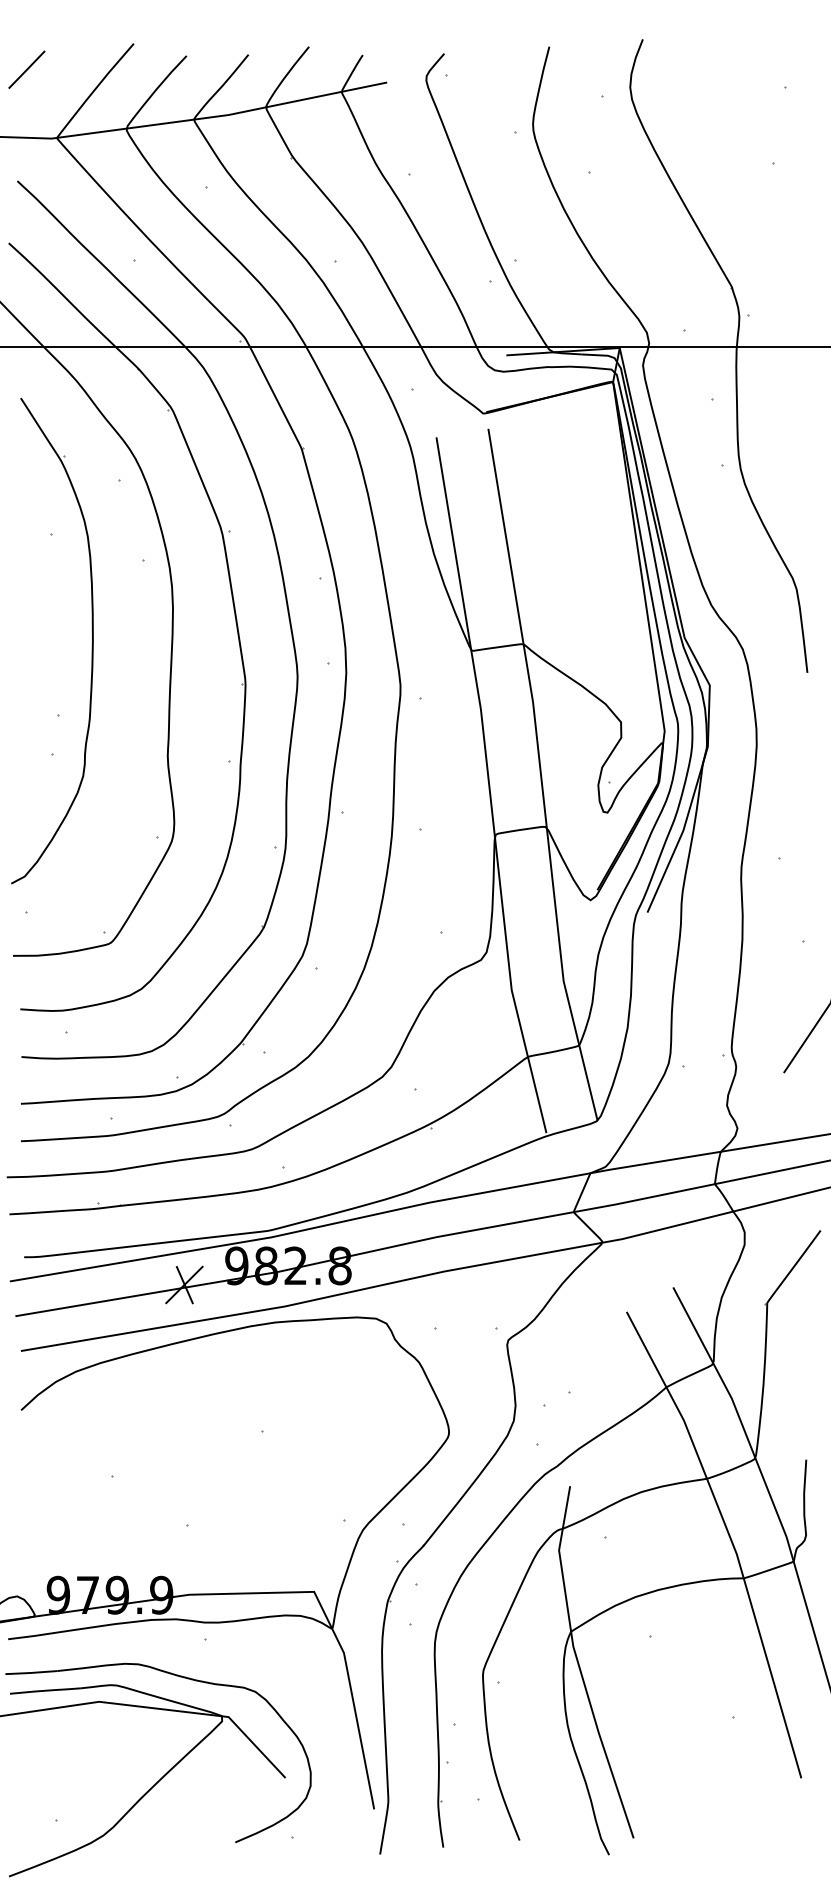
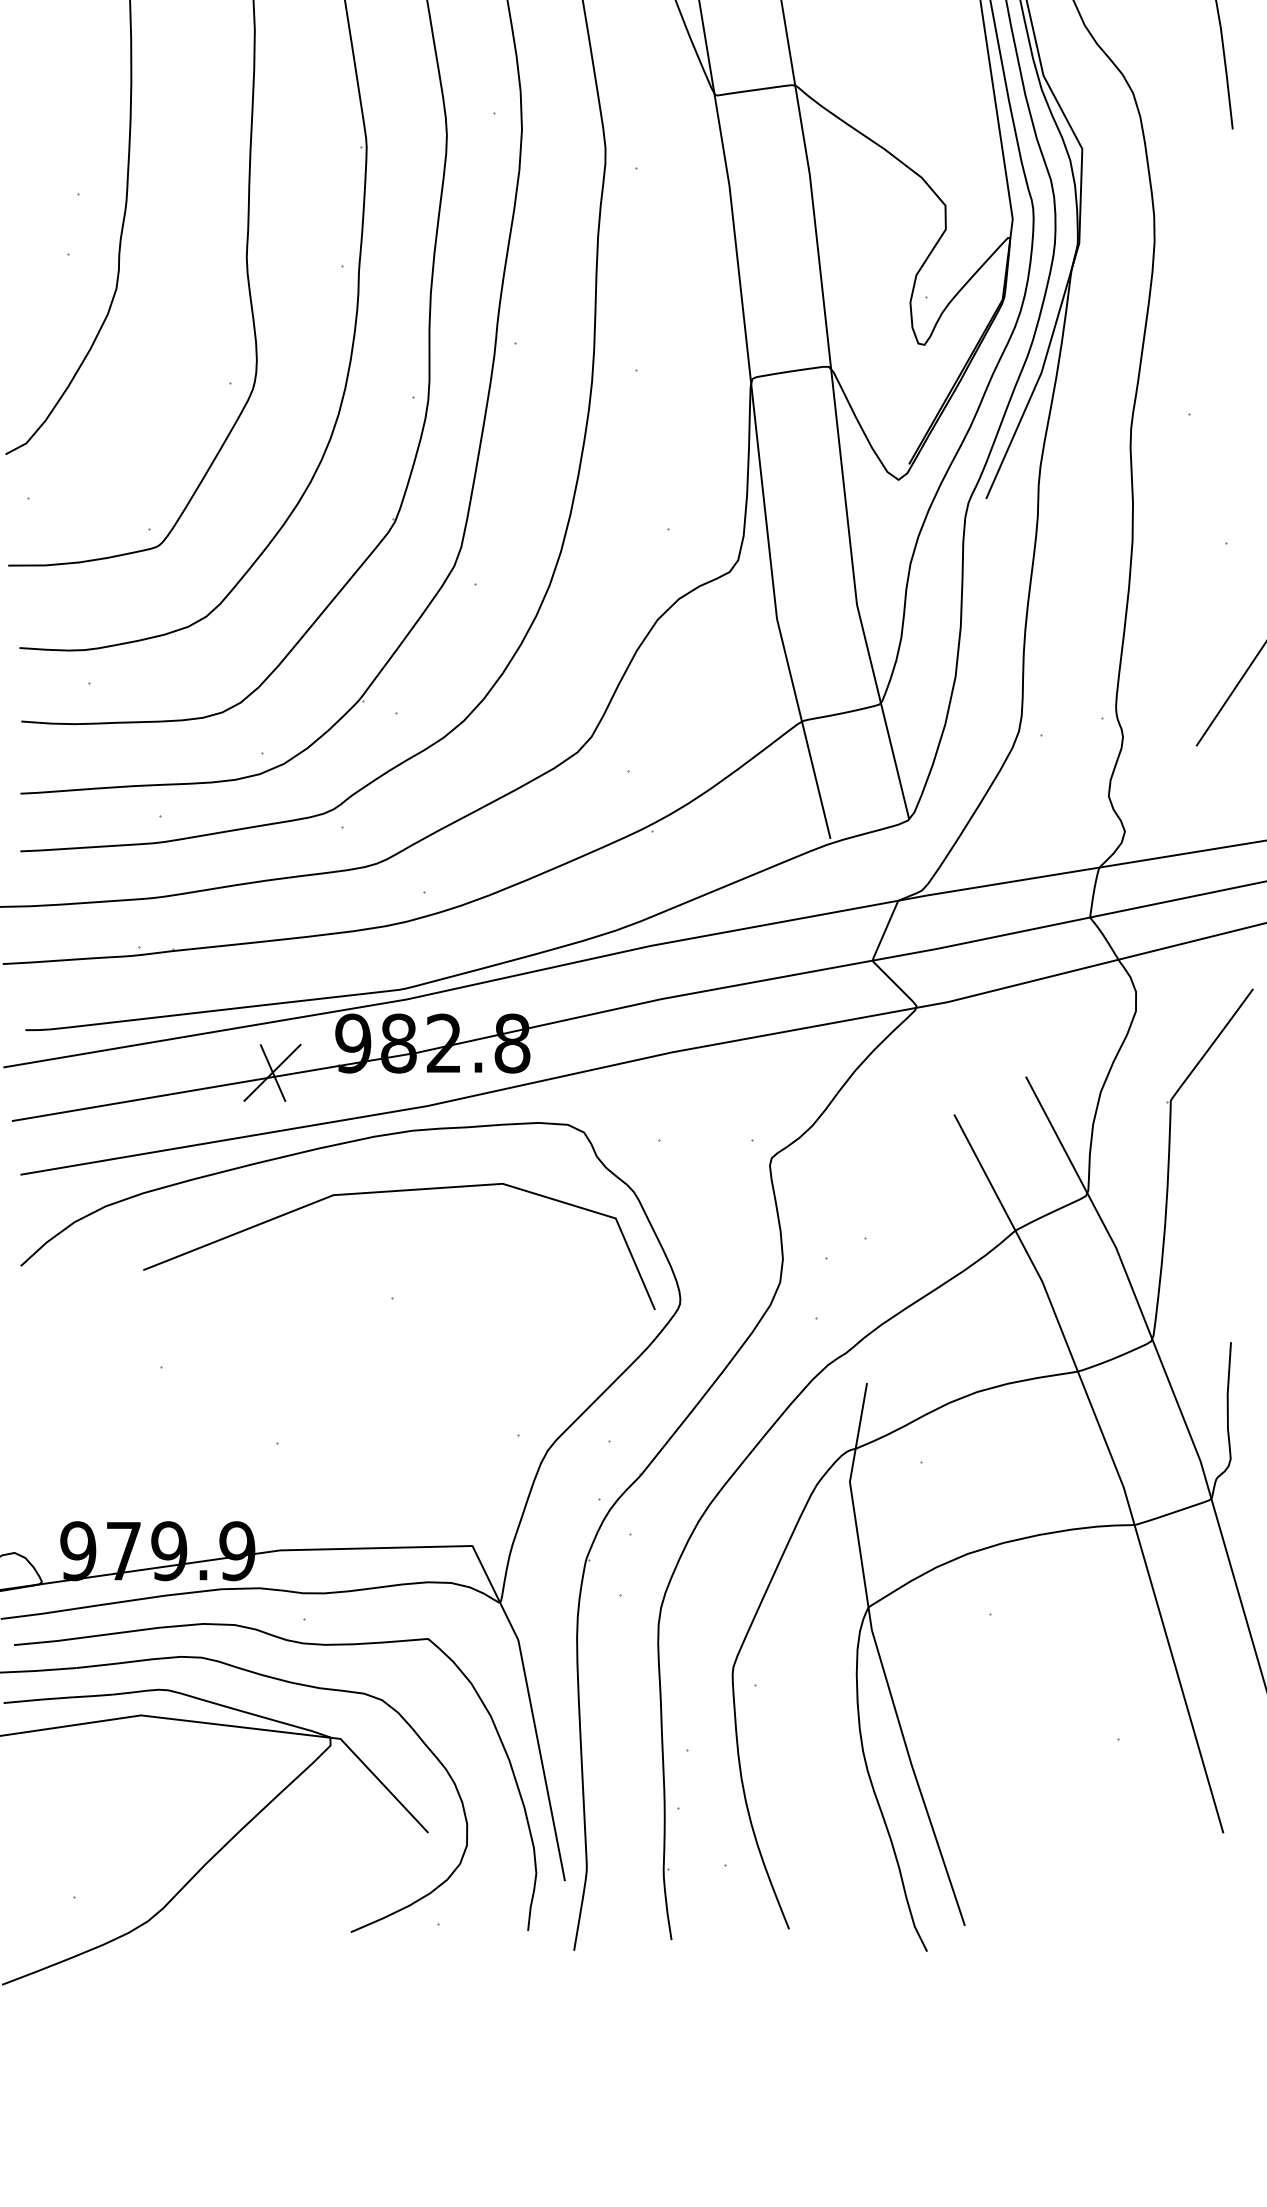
line: (266, 1362) -> (398, 1192), added
part: (205, 1656) -> (304, 1645), added

